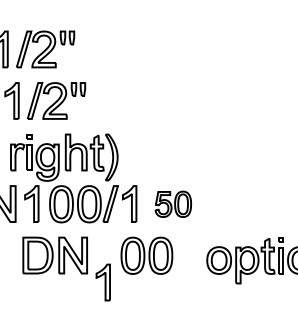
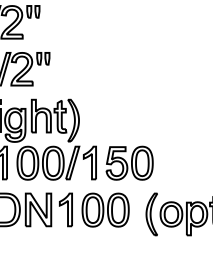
part: (173, 204) -> (129, 163), size x1.43
part: (197, 260) -> (151, 214), added
part: (102, 282) -> (65, 209), moved

